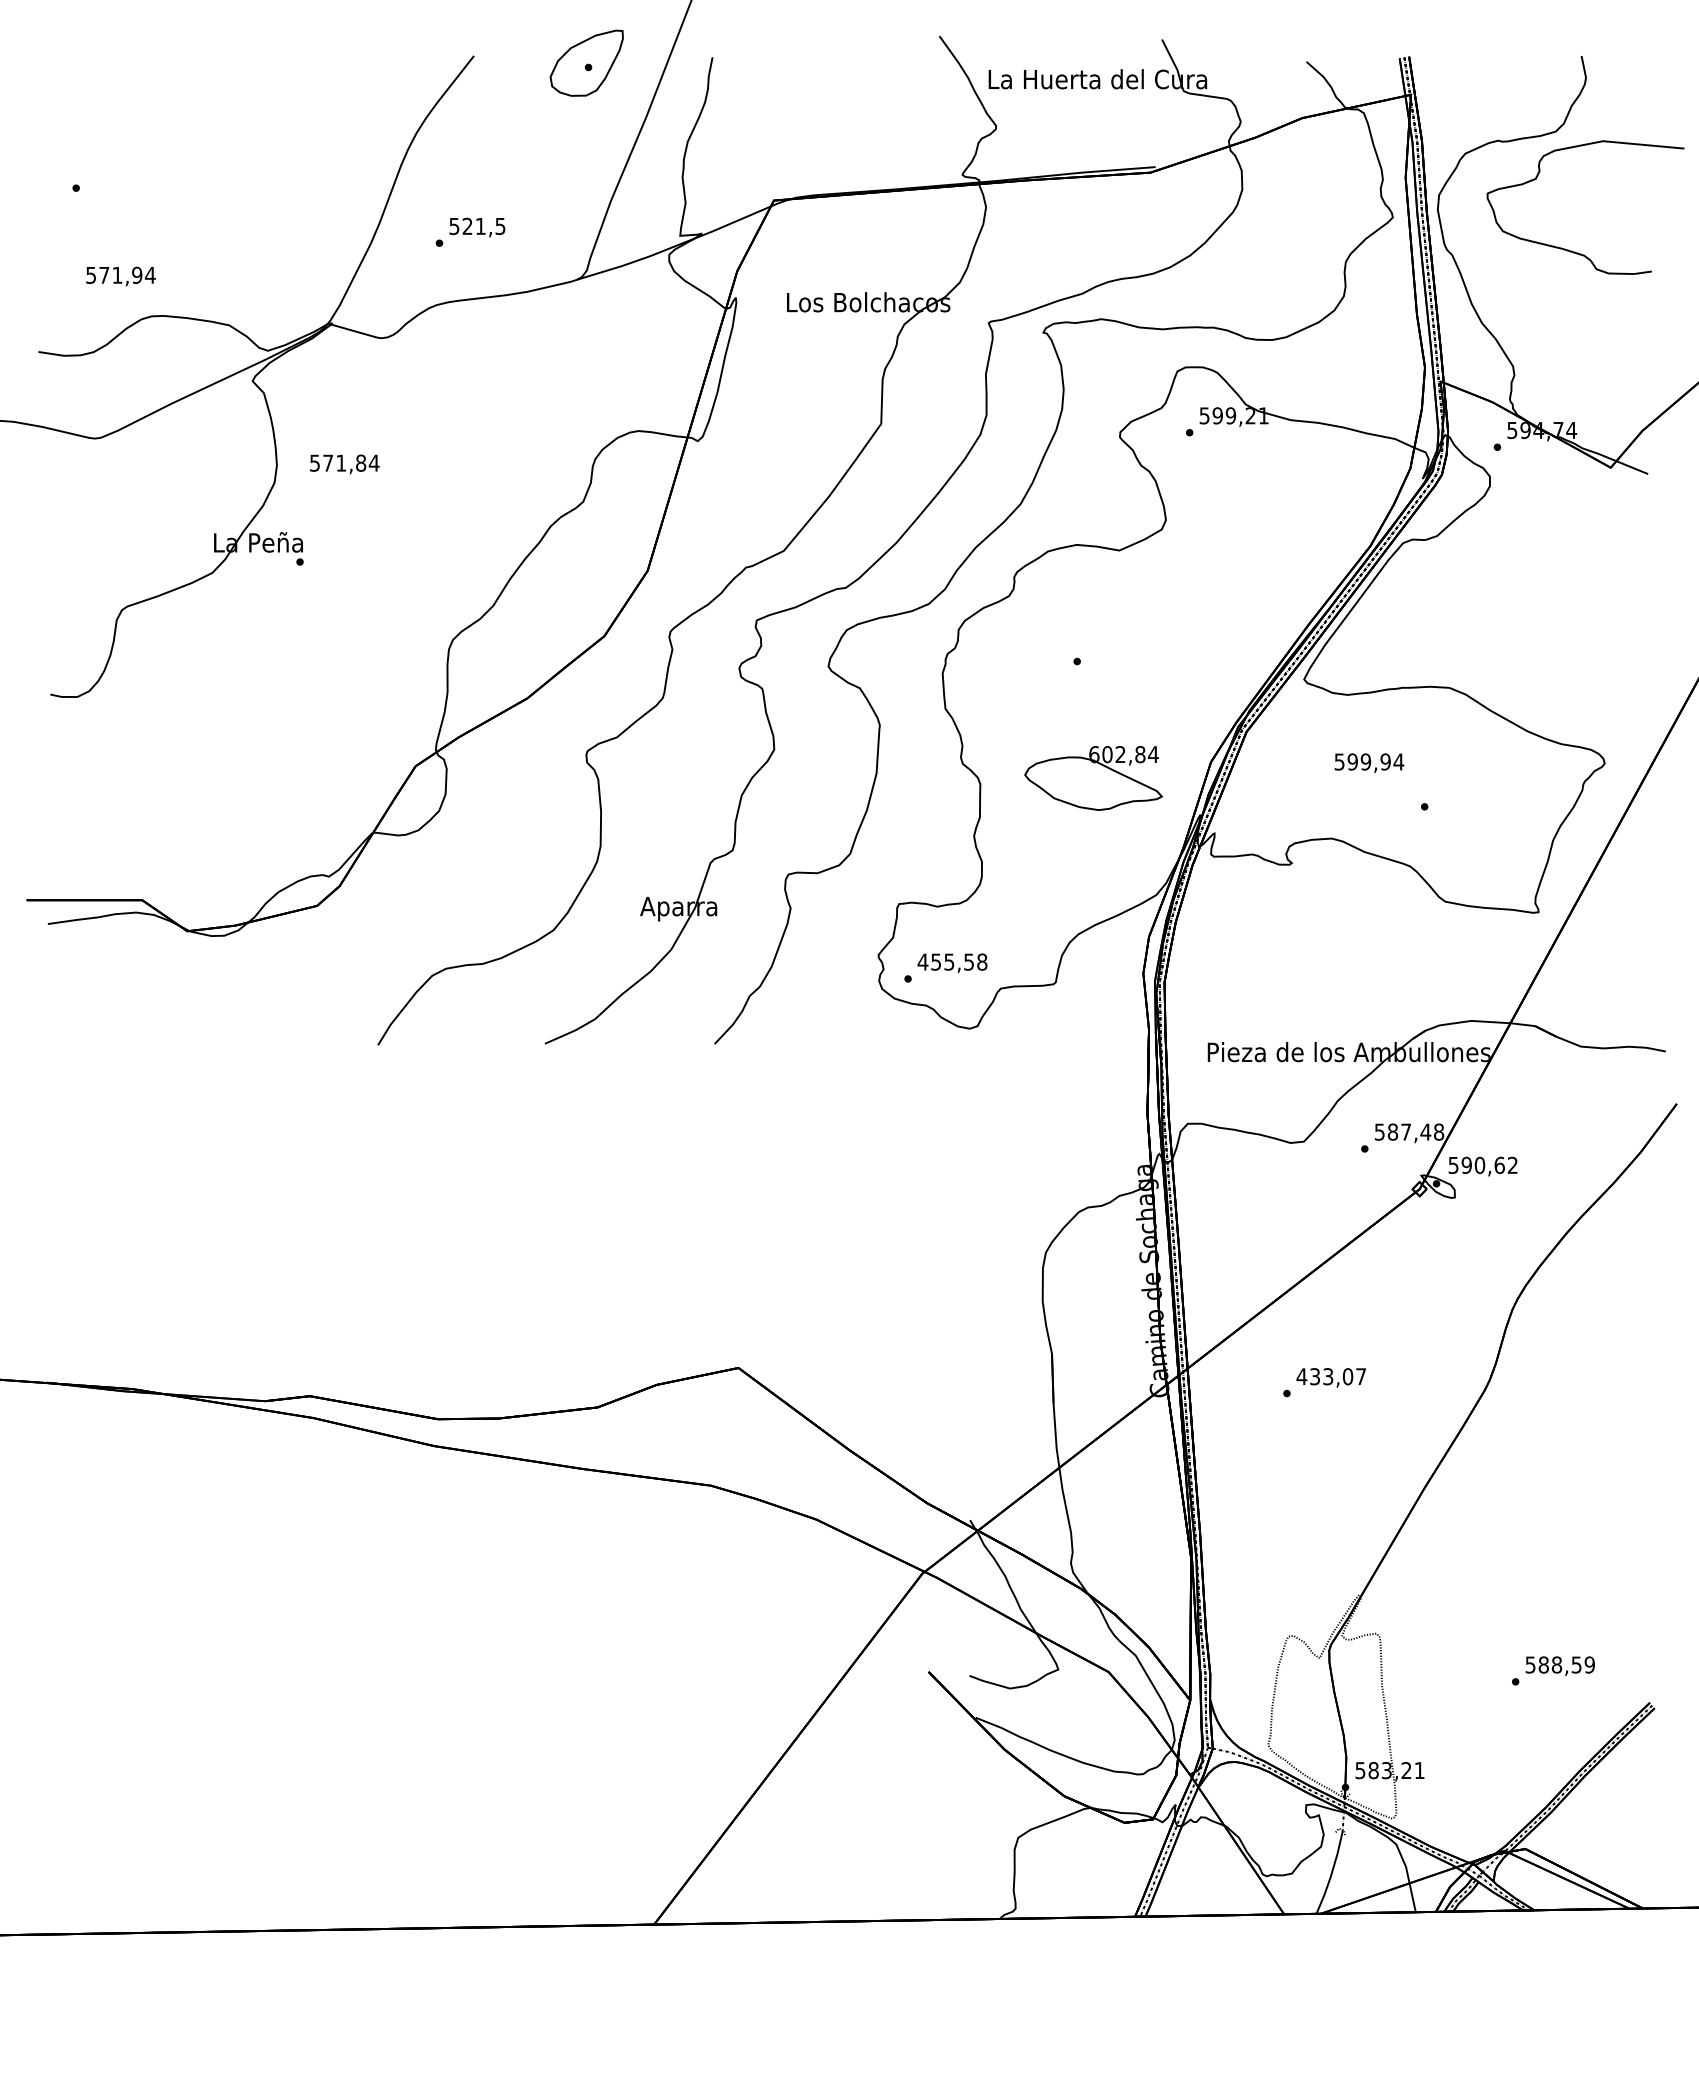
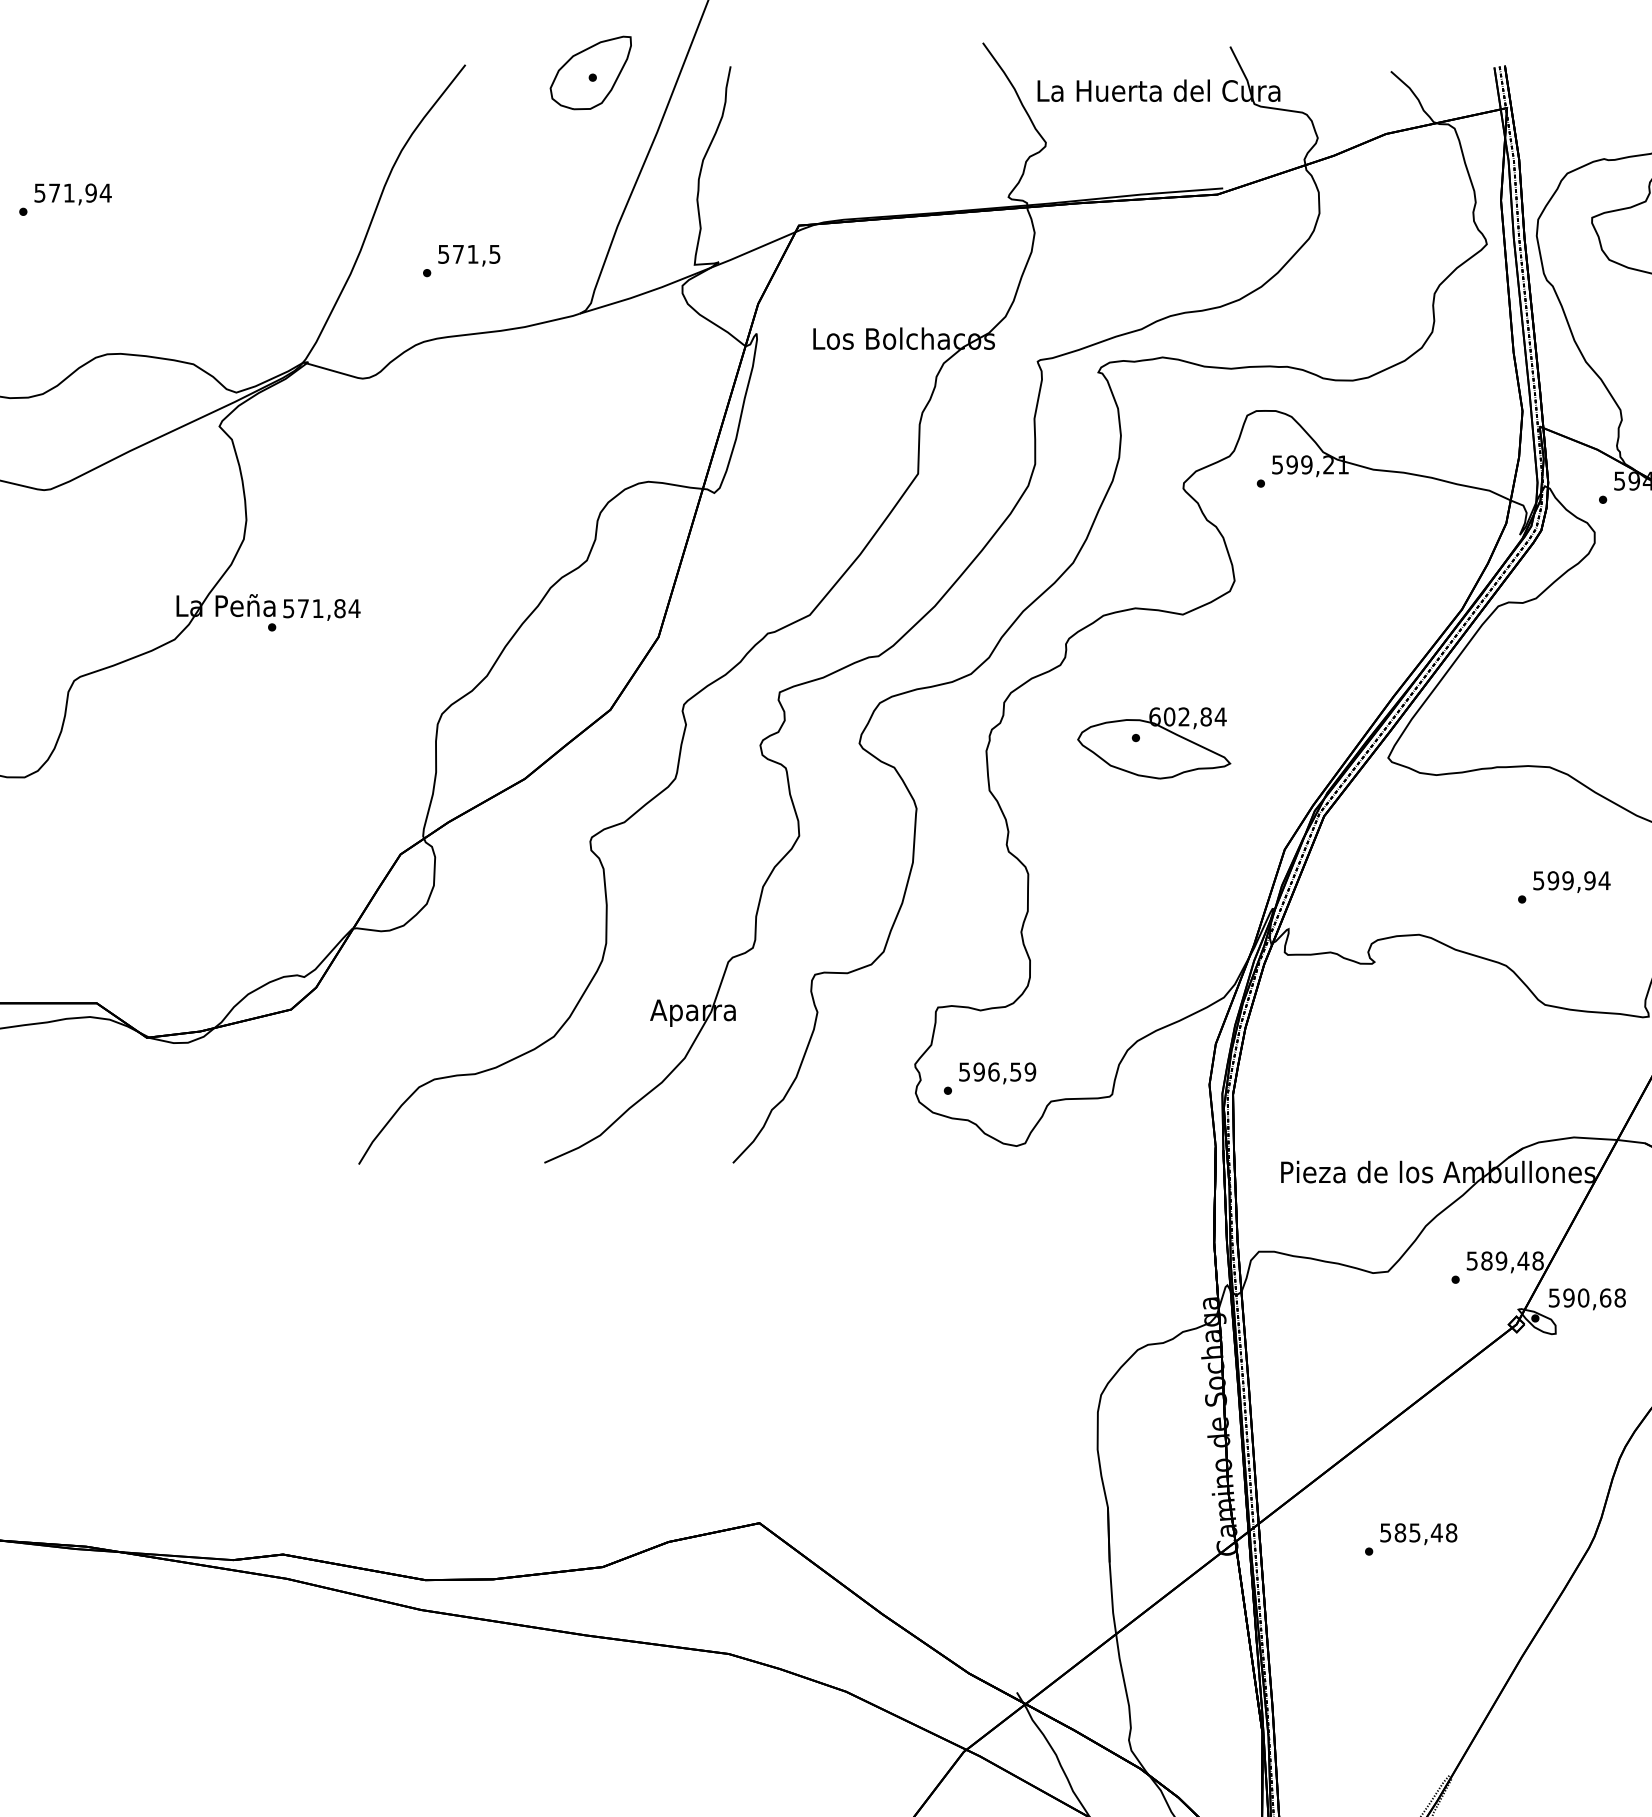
text: (467, 225) -> (458, 253), 521,5 -> 571,5
text: (120, 276) -> (72, 194), moved
text: (344, 464) -> (321, 610), moved
text: (1369, 762) -> (1571, 881), moved
part: (1093, 778) -> (1154, 743), moved
text: (952, 961) -> (997, 1071), 455,58 -> 596,59
text: (1406, 1131) -> (1501, 1260), 587,48 -> 589,48
text: (1512, 1165) -> (1619, 1298), 590,62 -> 590,68
text: (1331, 1376) -> (1418, 1532), 433,07 -> 585,48

